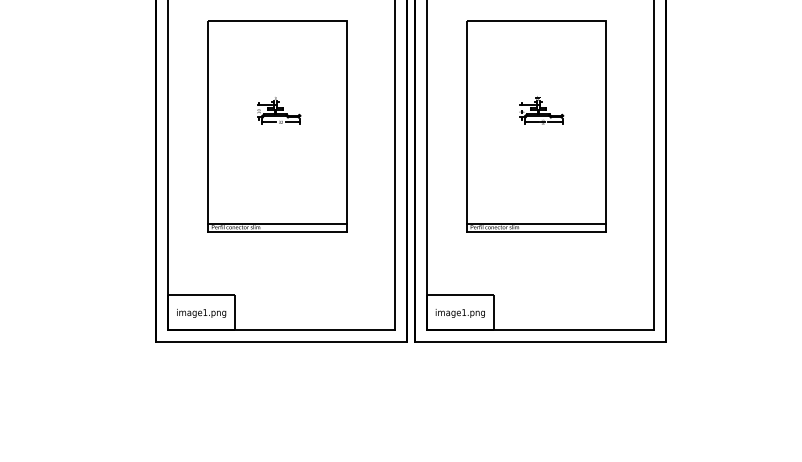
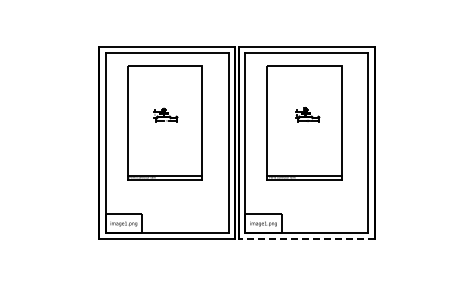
line: (539, 342) -> (306, 239), solid -> dashed

